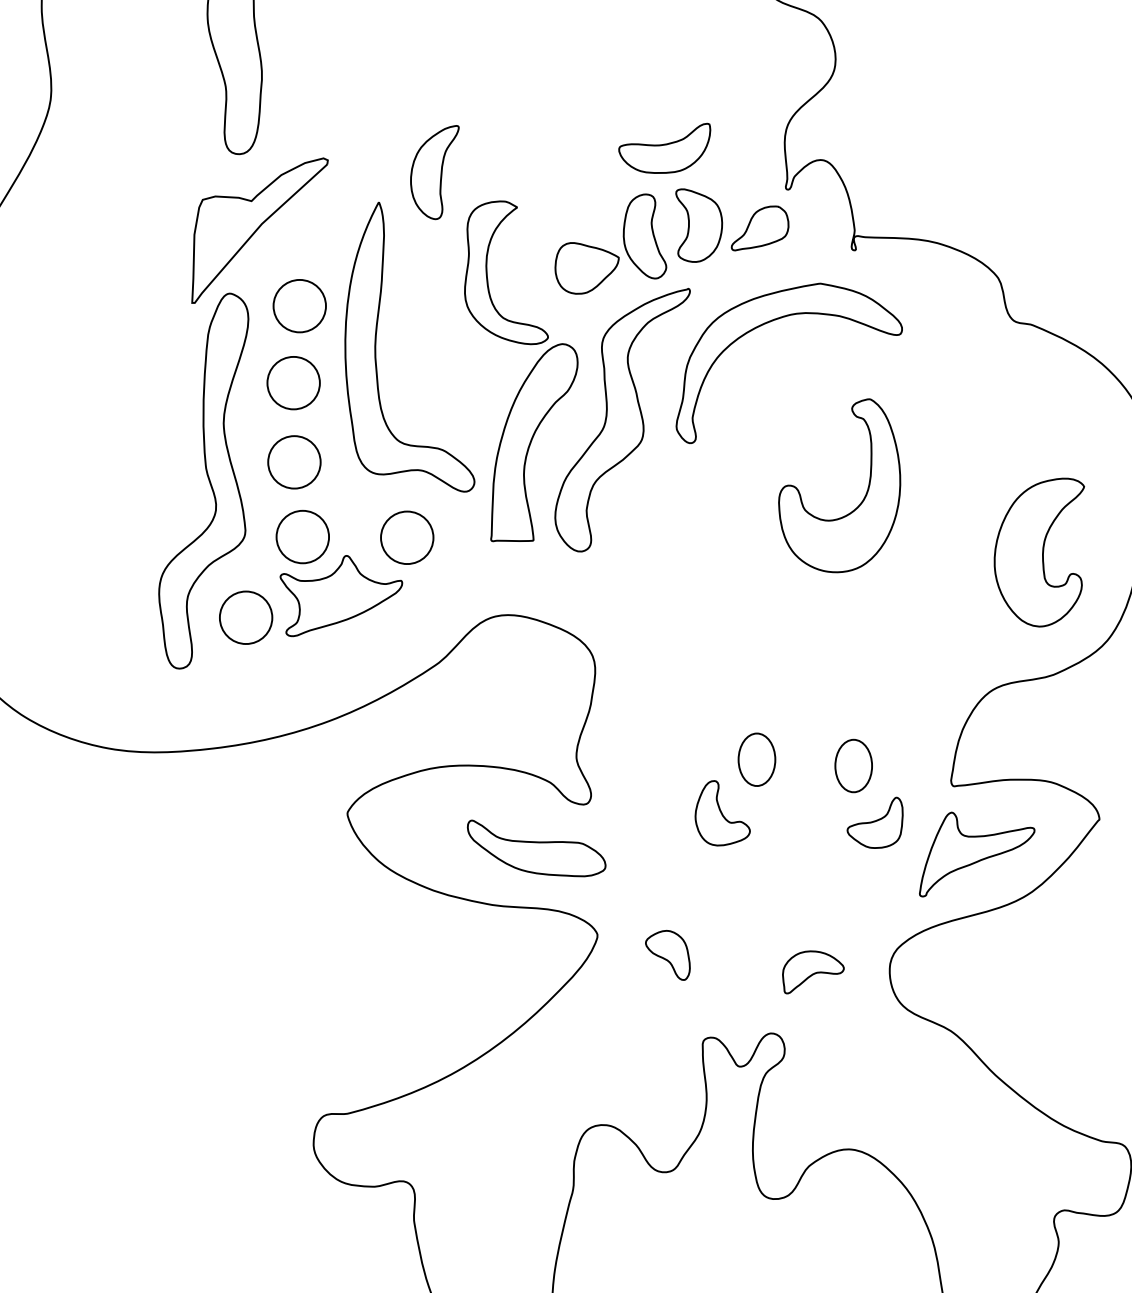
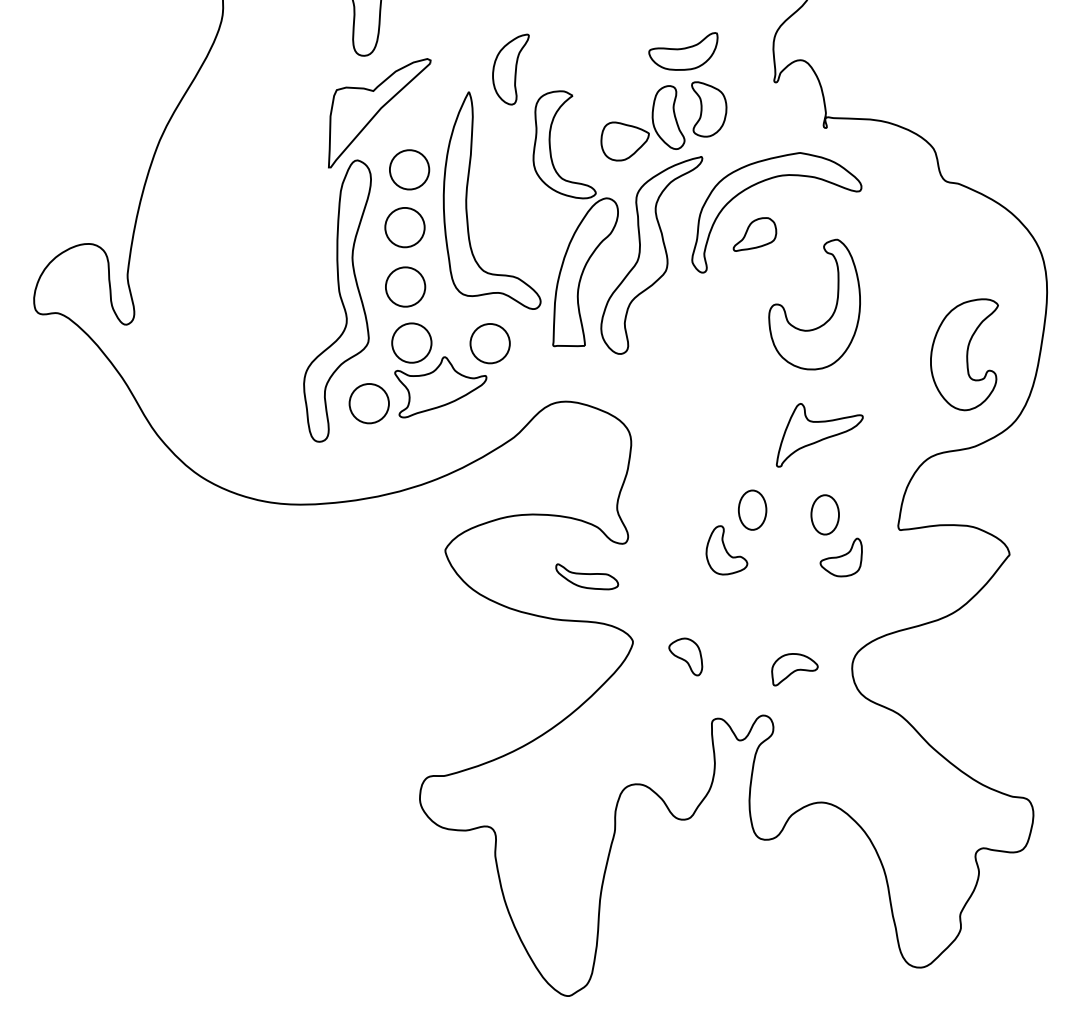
part: (759, 228) -> (754, 234), moved
part: (535, 848) -> (586, 576), size x0.6
part: (976, 854) -> (819, 435), moved

